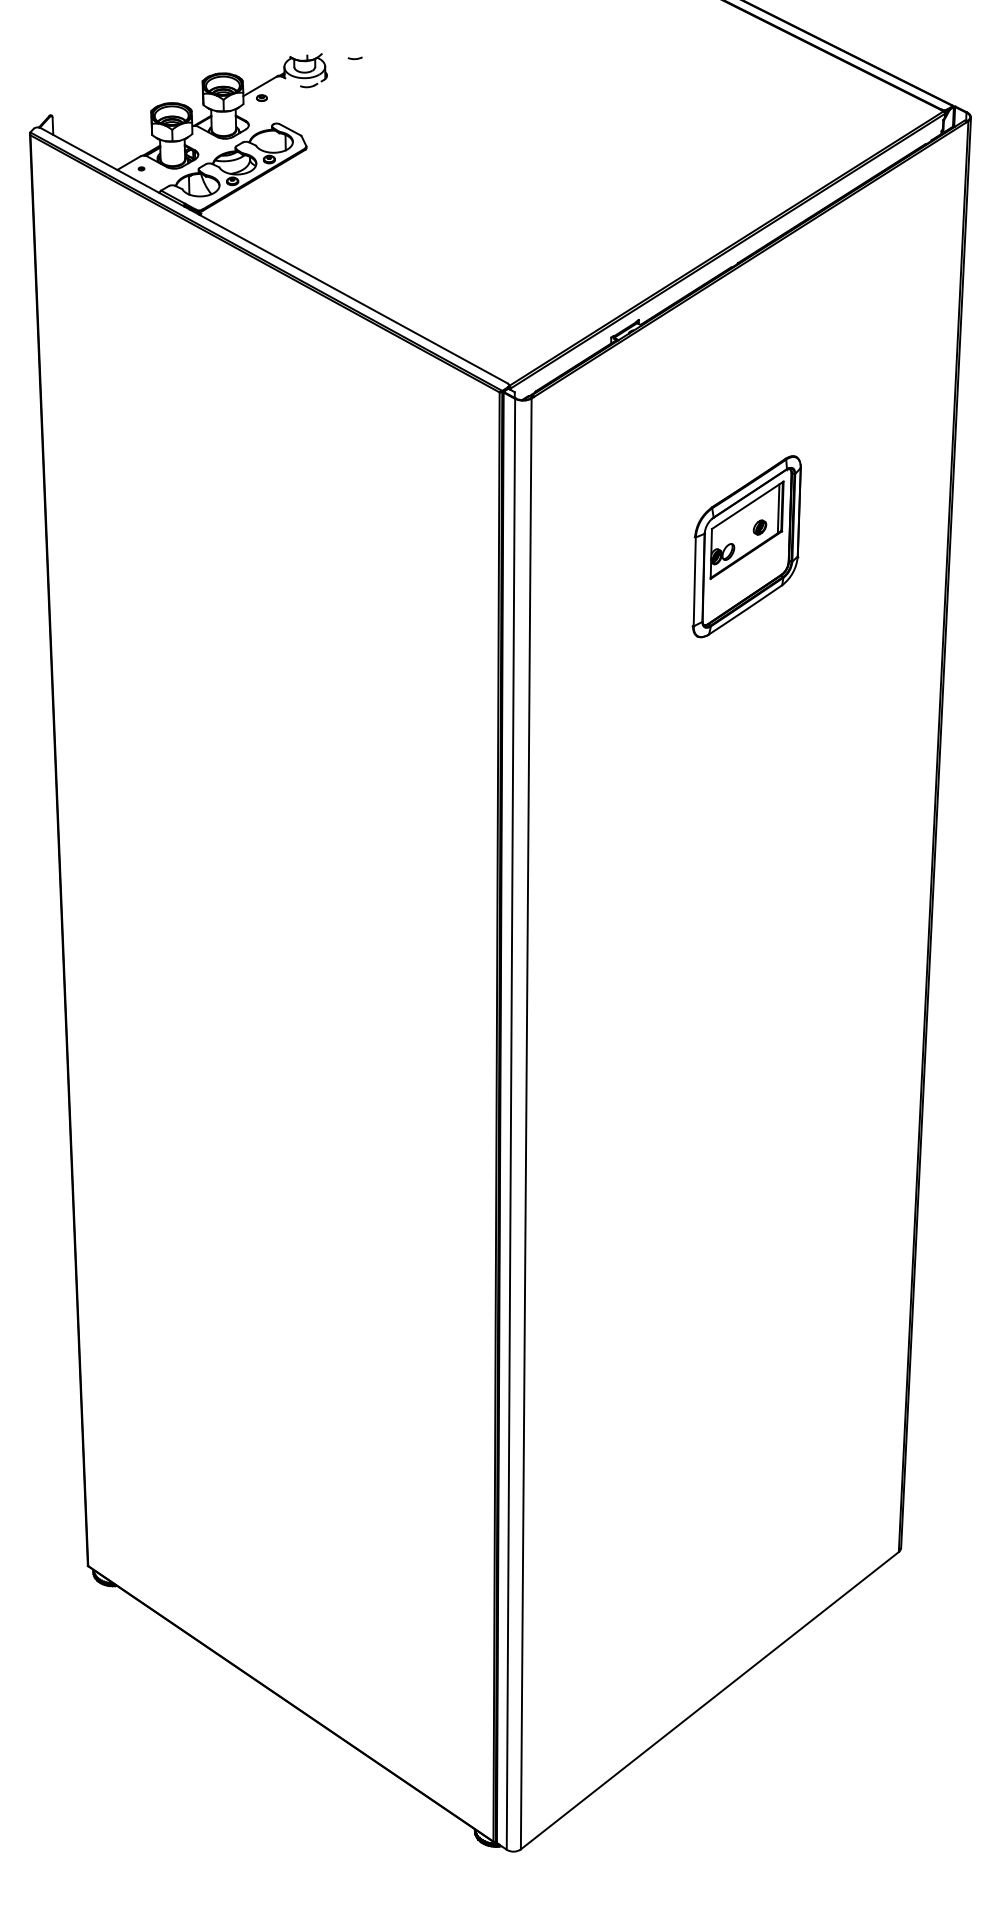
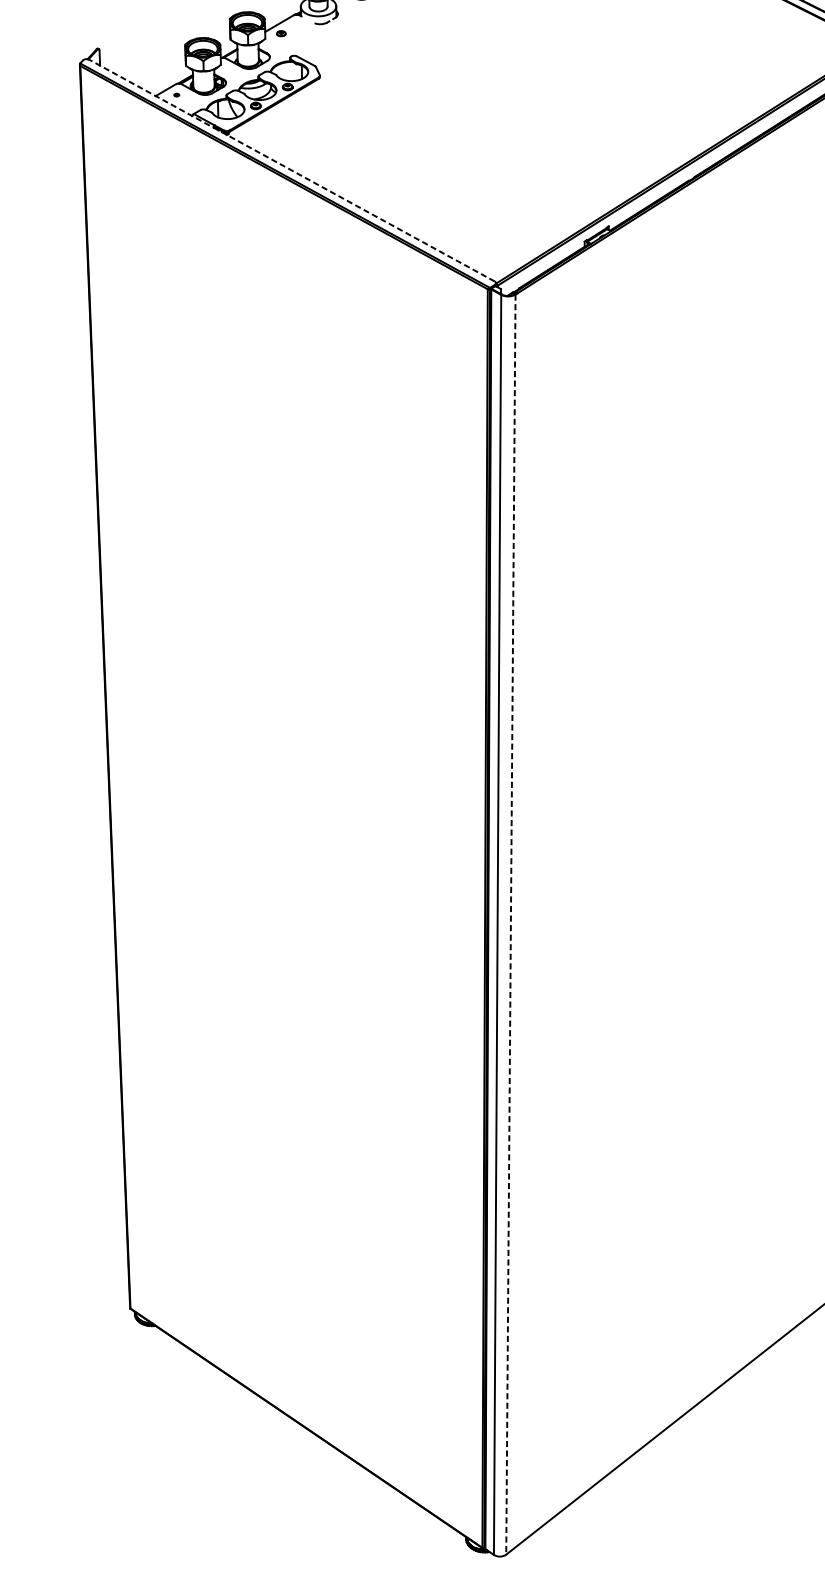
line: (273, 255) -> (291, 170), solid -> dashed
part: (746, 546) -> (702, 423), removed
line: (526, 1124) -> (511, 925), solid -> dashed

